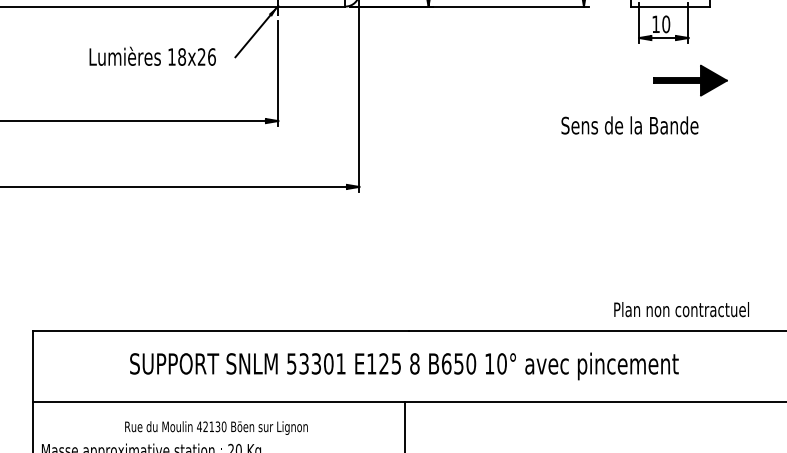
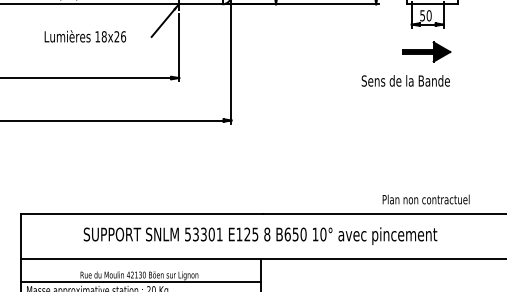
text: (655, 23) -> (422, 15), 10 -> 50
text: (152, 56) -> (85, 36), moved
part: (689, 79) -> (426, 51), moved
text: (680, 309) -> (425, 199), moved
line: (218, 438) -> (140, 282), added

